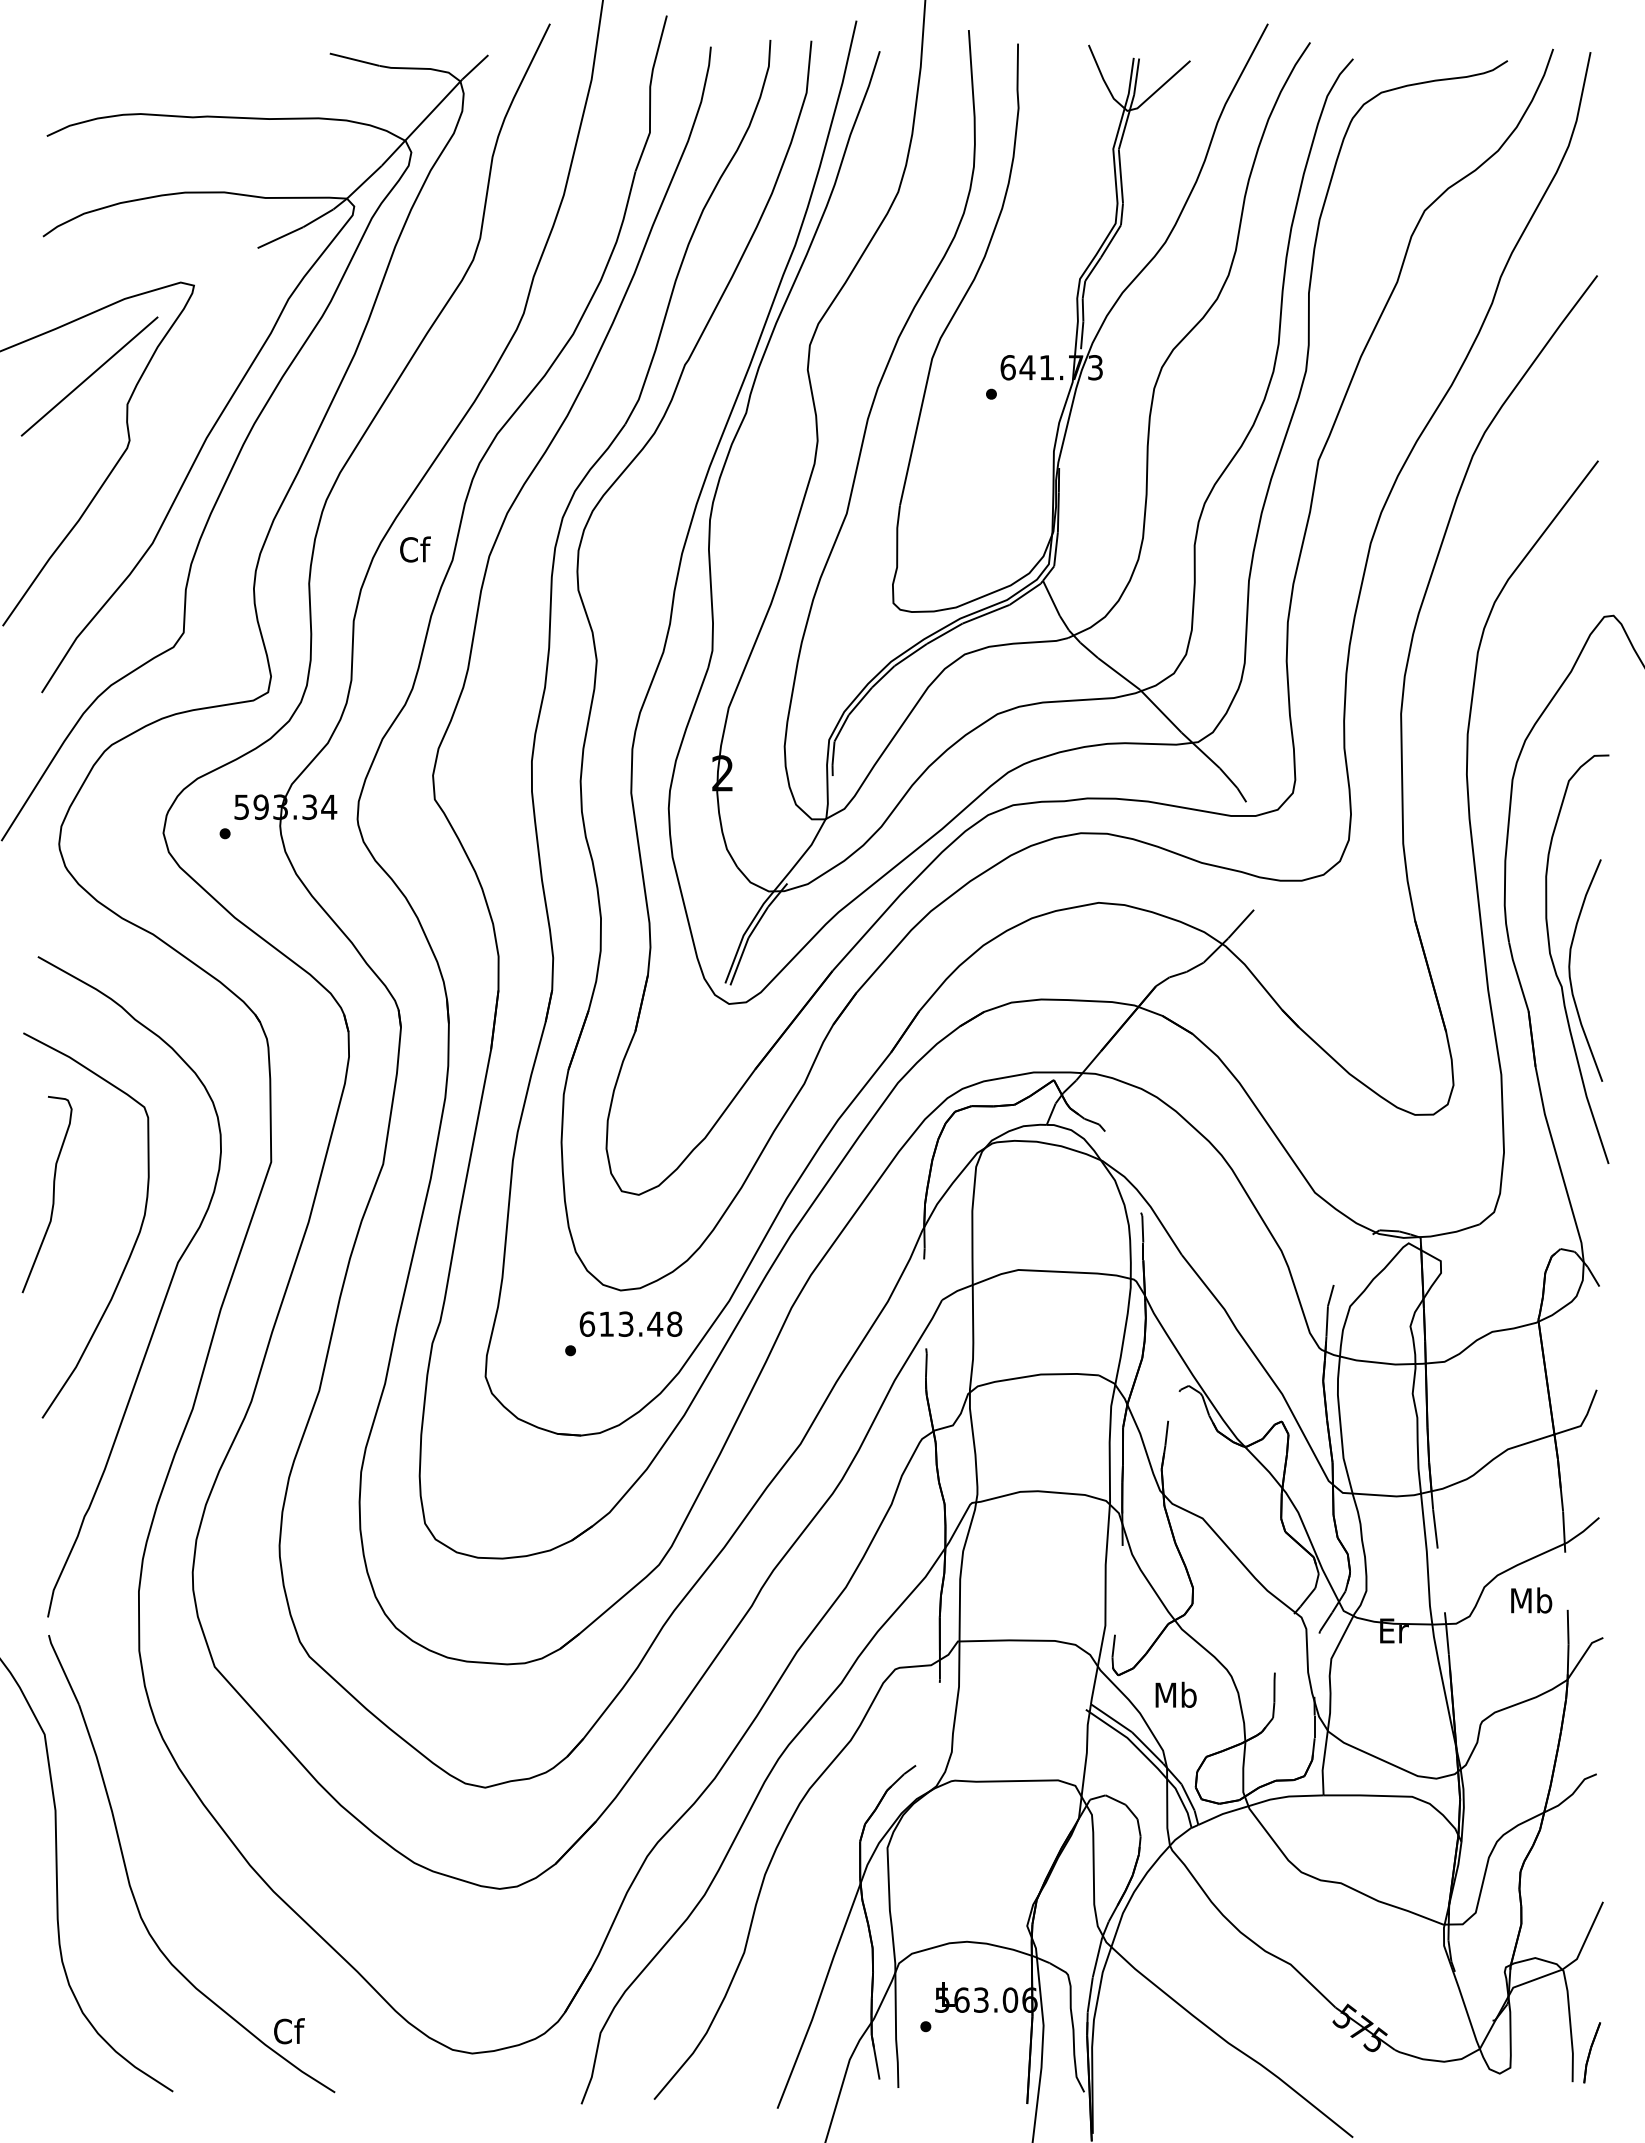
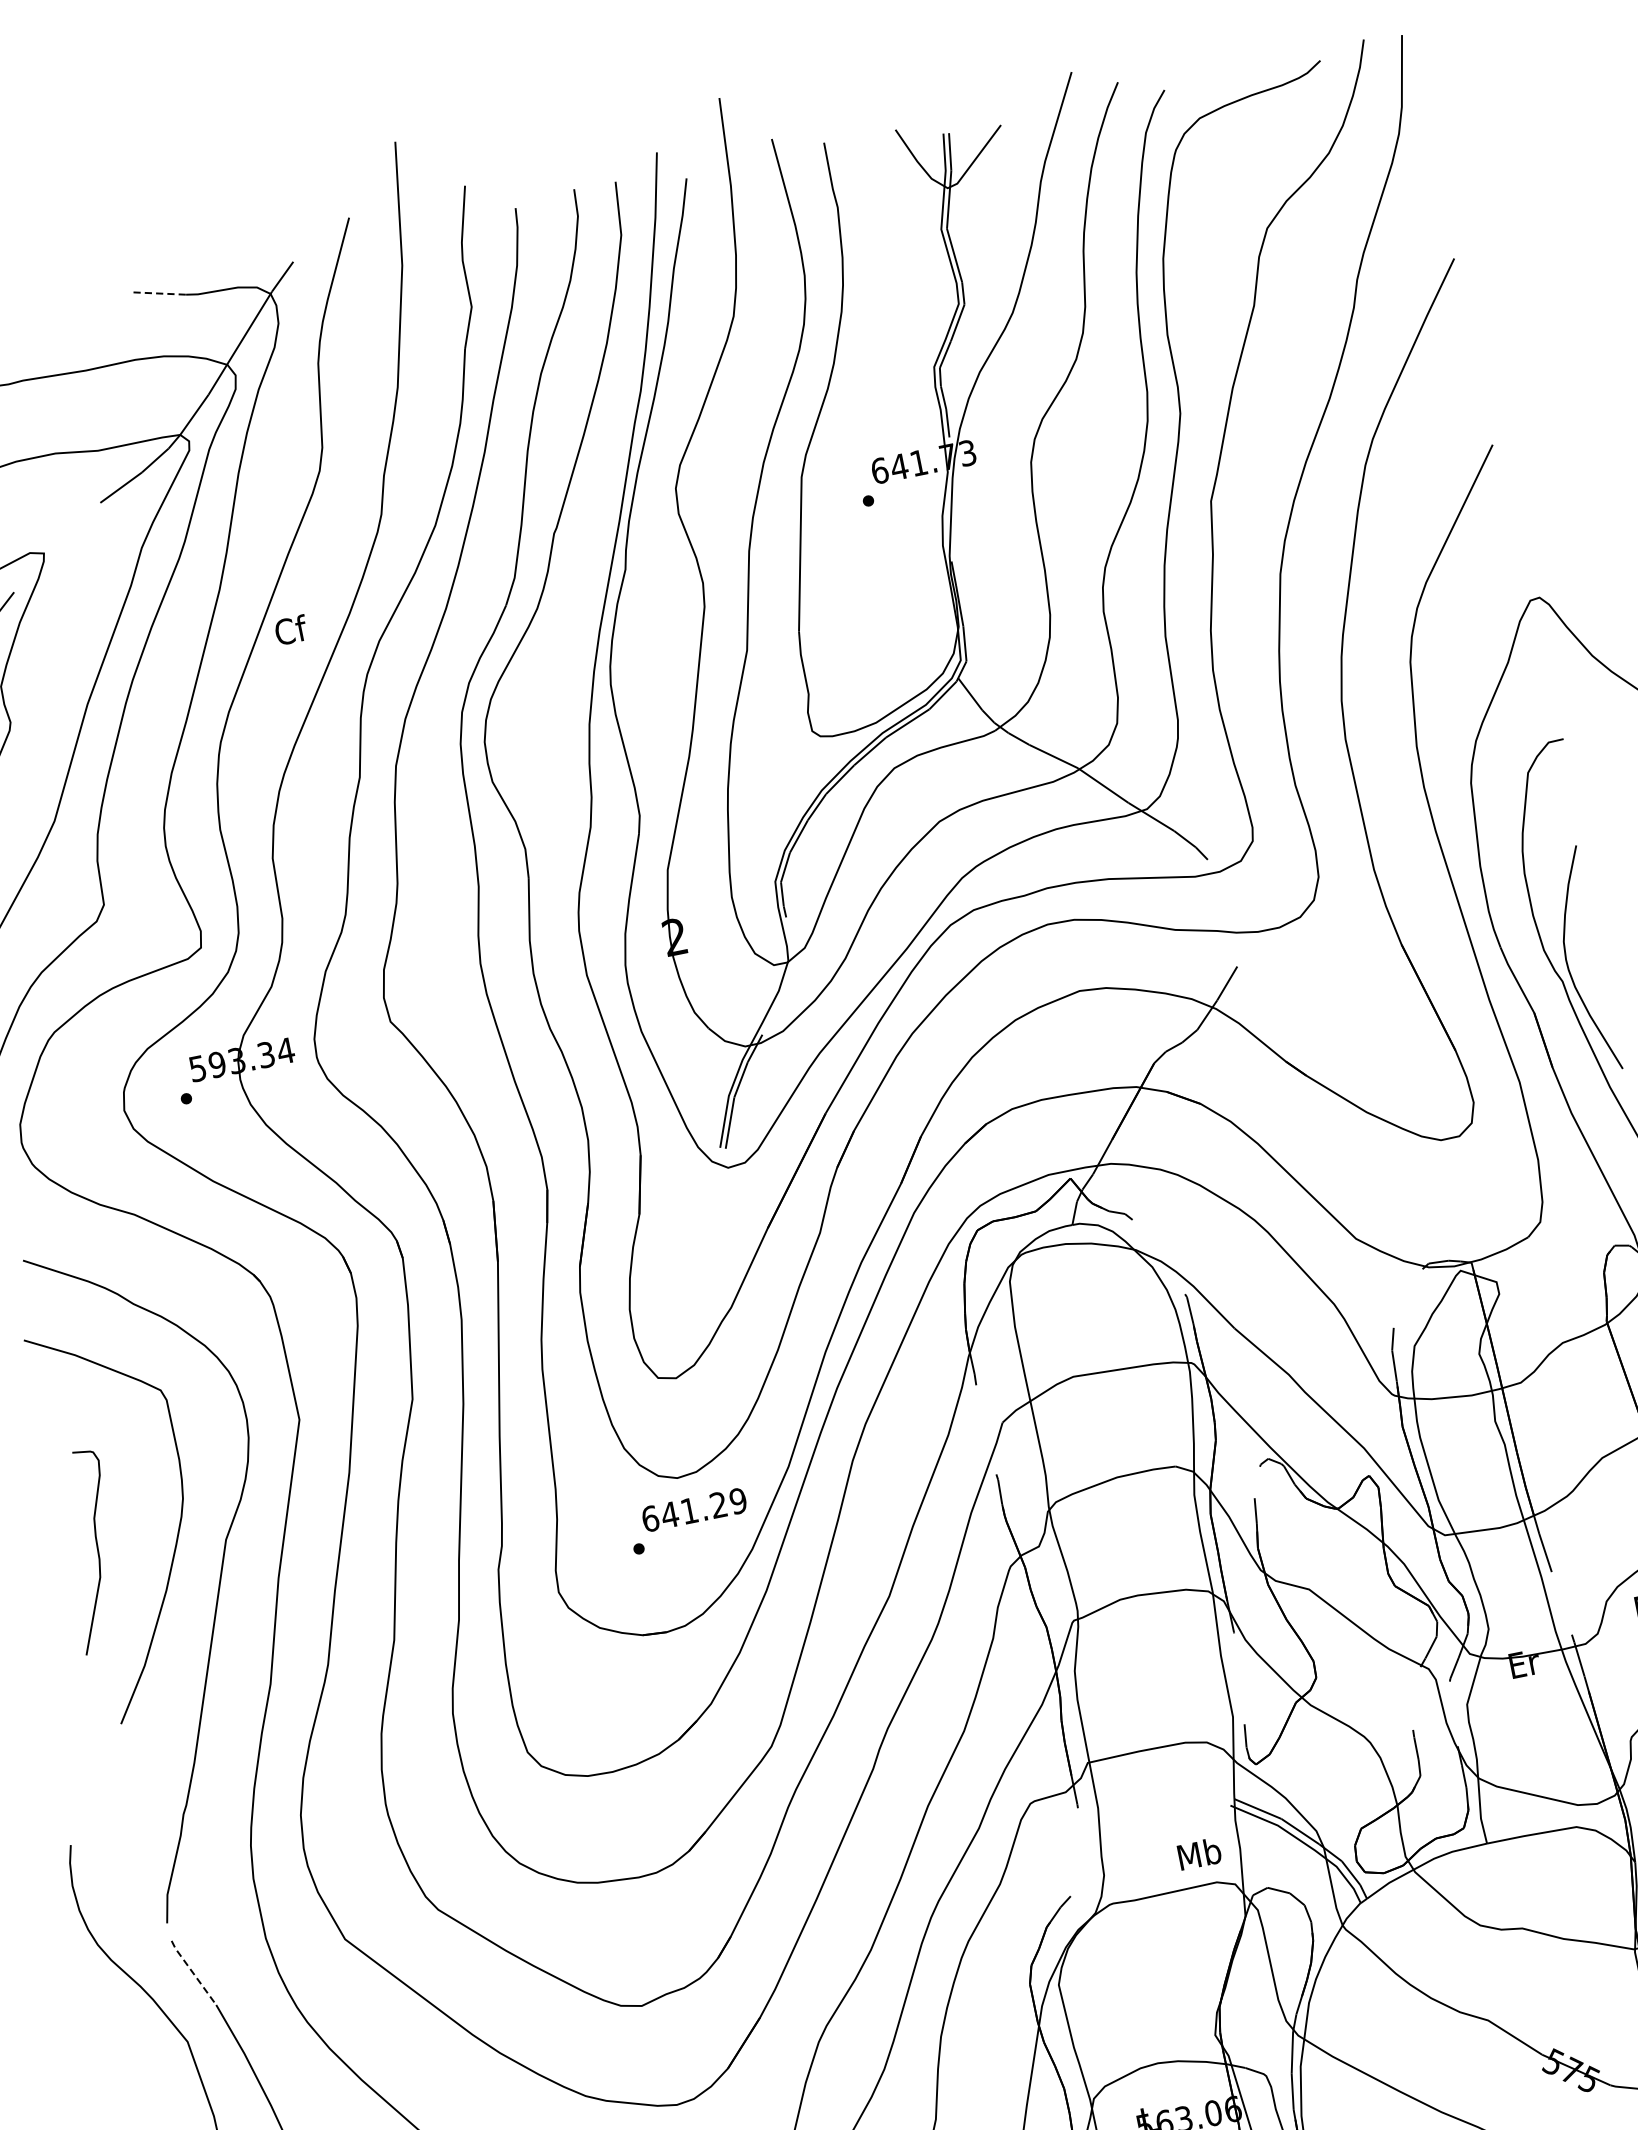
line: (354, 59) -> (159, 293), solid -> dashed
text: (415, 549) -> (291, 630), moved
curve: (52, 1194) -> (96, 1550), moved
text: (640, 1323) -> (703, 1507), 613.48 -> 641.29
line: (63, 1669) -> (193, 1972), solid -> dashed
text: (1175, 1694) -> (1198, 1853), moved

